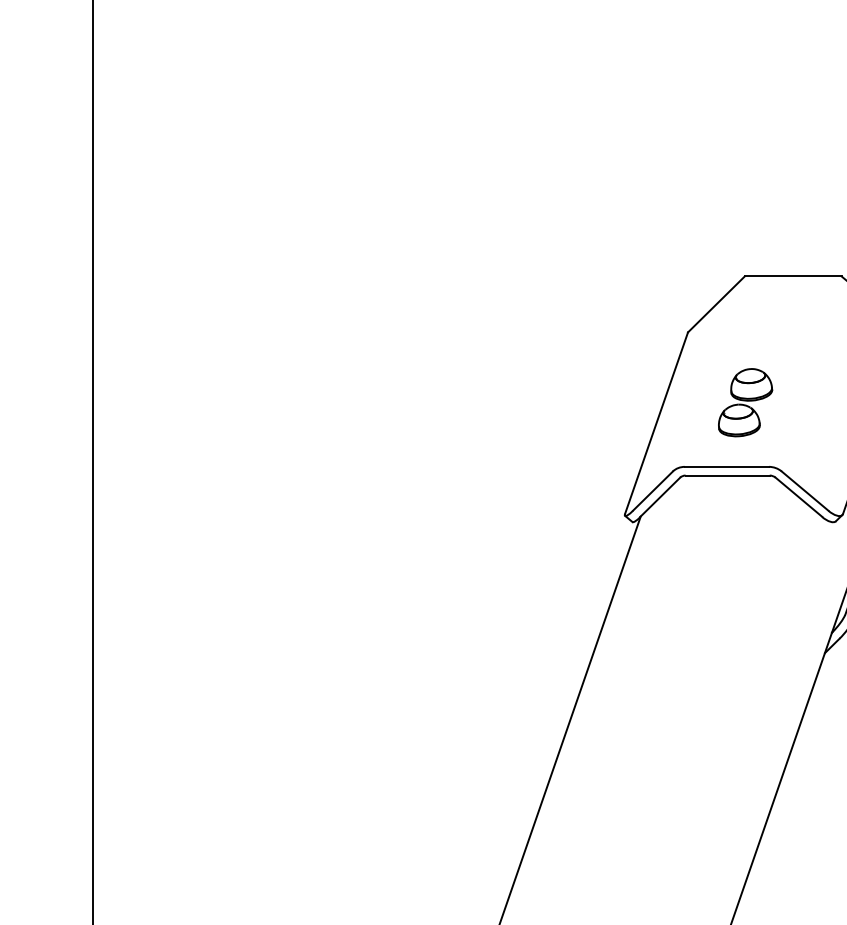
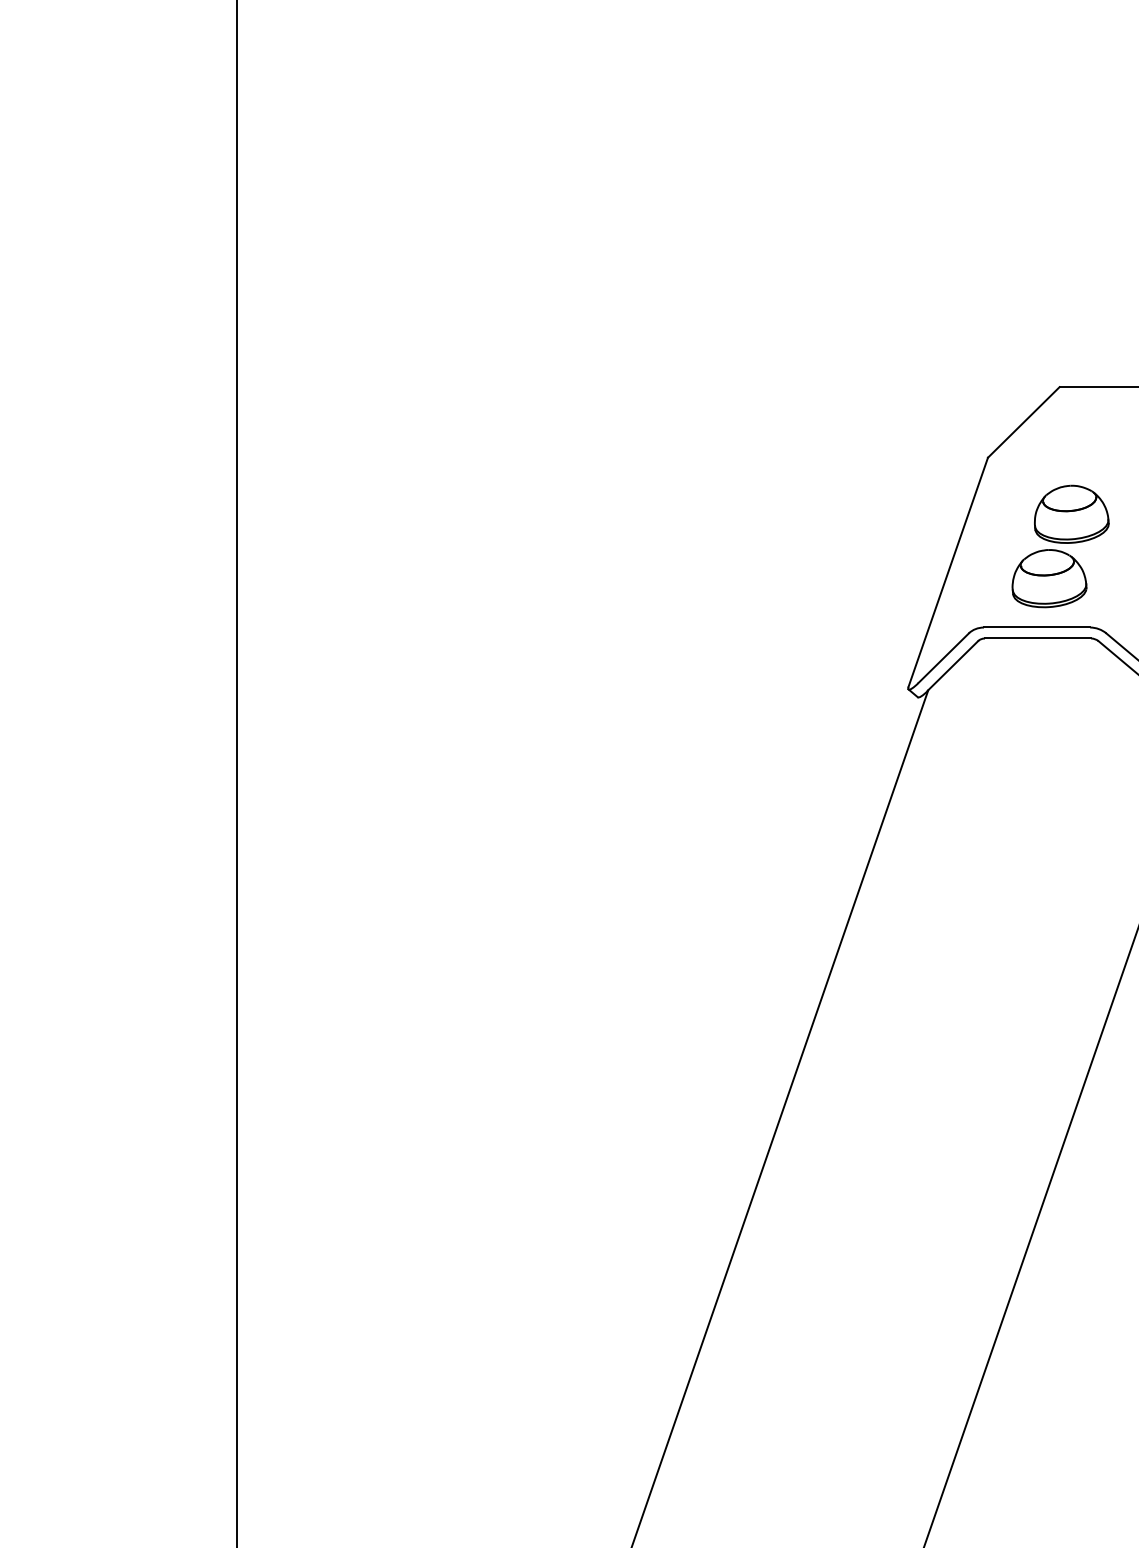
part: (745, 402) -> (1060, 546), size x1.43

